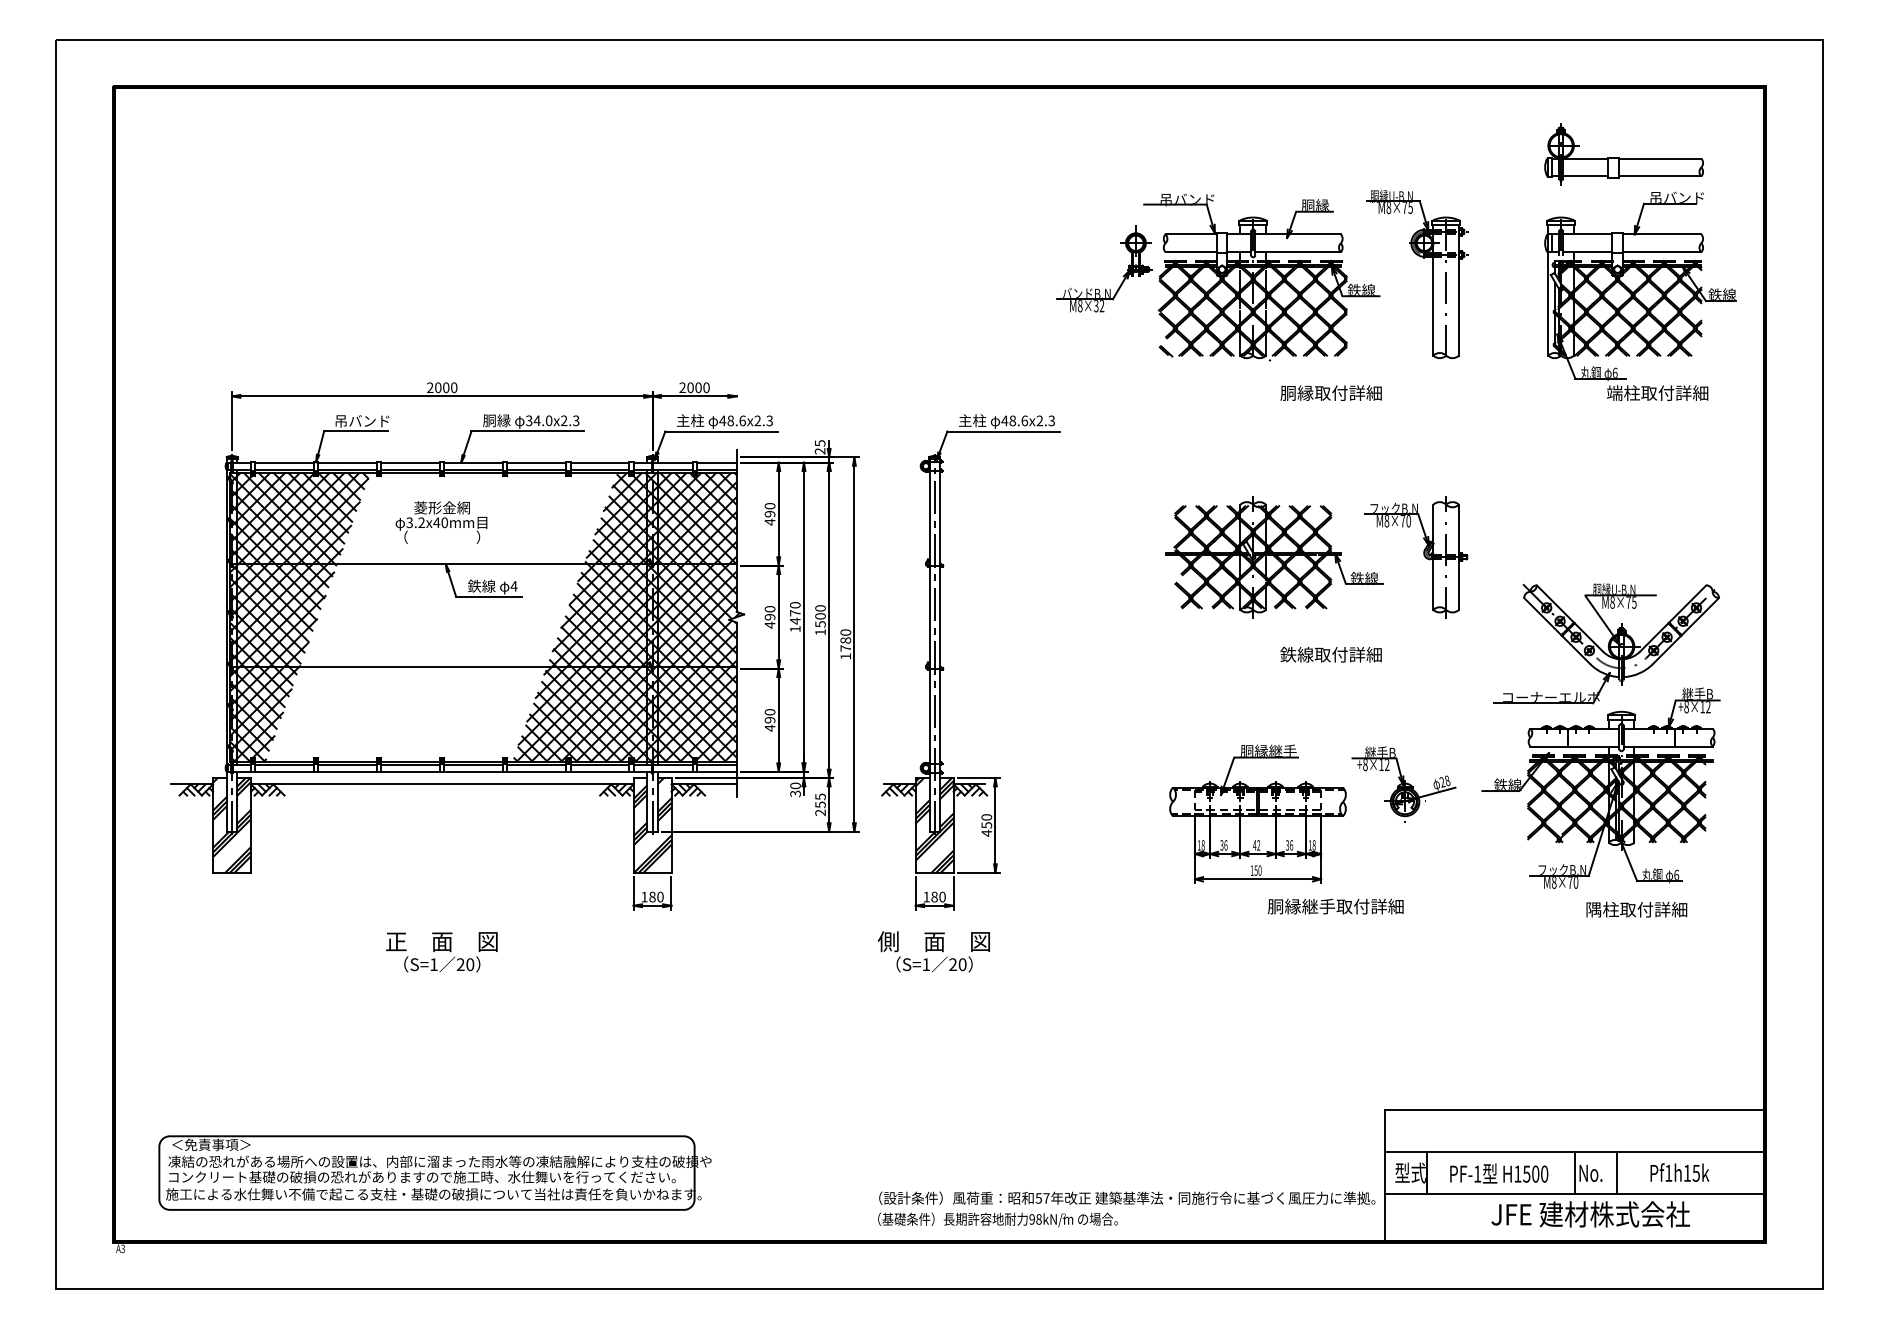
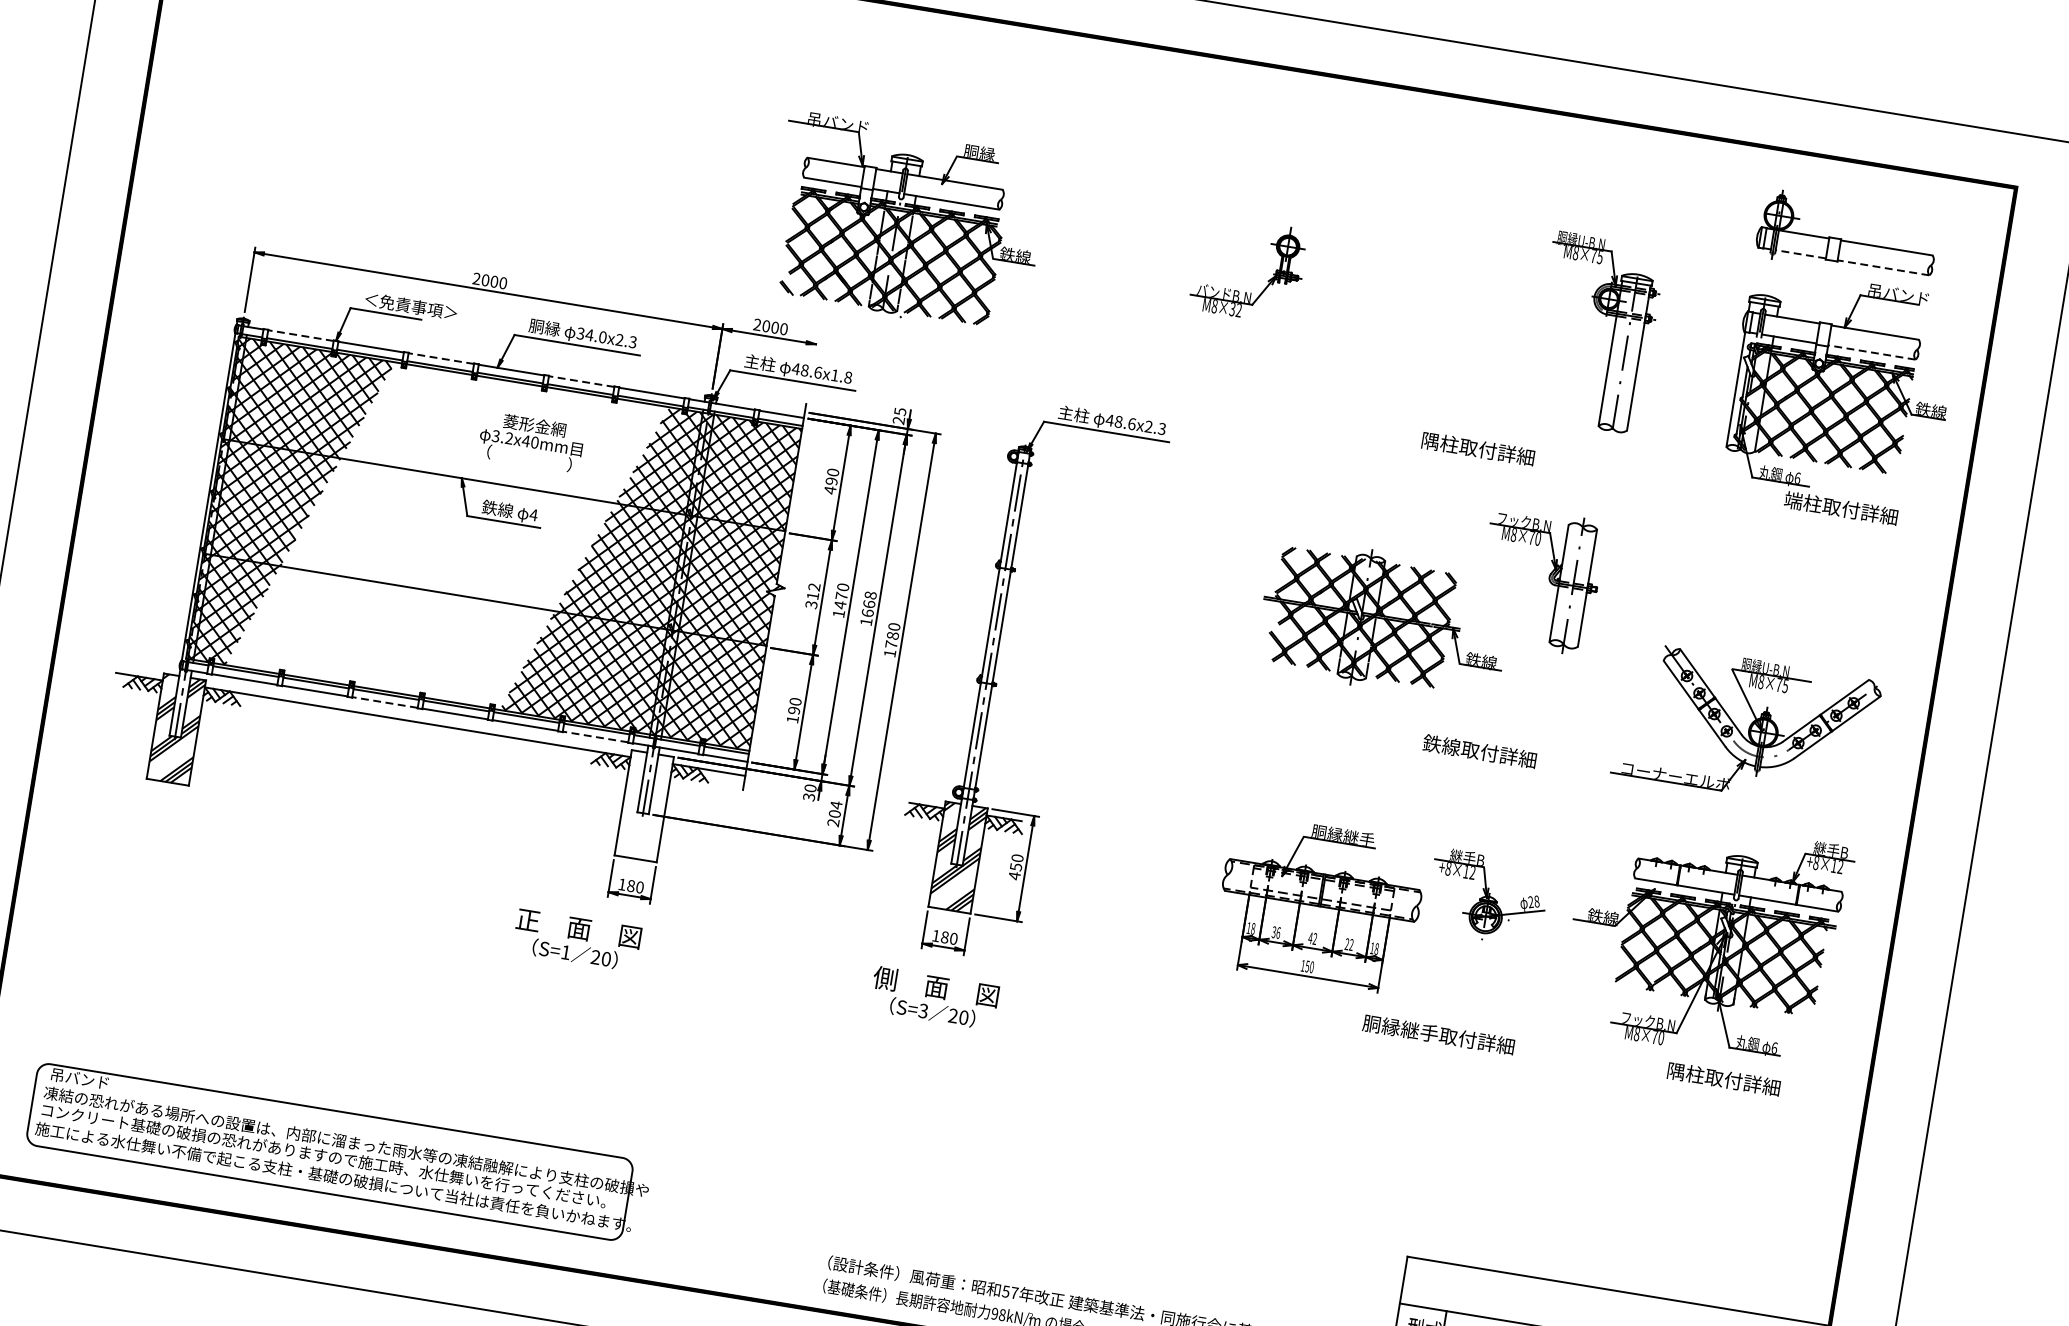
line: (1585, 176) -> (1800, 254), solid -> dashed
line: (1659, 176) -> (1882, 267), solid -> dashed
line: (1661, 252) -> (1871, 352), solid -> dashed
part: (1261, 277) -> (906, 223), moved
text: (1296, 392) -> (1439, 441), 胴縁取付詳細 -> 隅柱取付詳細
text: (376, 420) -> (410, 305), 吊バンド -> ＜免責事項＞
text: (763, 420) -> (841, 376), 48.6x2.3 -> 48.6x1.8
line: (284, 462) -> (300, 335), solid -> dashed
line: (410, 462) -> (441, 358), solid -> dashed
line: (536, 462) -> (581, 381), solid -> dashed
text: (441, 522) -> (531, 441), moved
part: (1423, 555) -> (1548, 579), moved
text: (820, 616) -> (869, 604), 1500 -> 1668
text: (769, 617) -> (812, 596), 490 -> 312
part: (1606, 643) -> (1747, 726), moved
text: (1330, 654) -> (1479, 751), moved
text: (769, 727) -> (792, 718), 490 -> 190
line: (410, 771) -> (384, 702), solid -> dashed
line: (599, 771) -> (595, 736), solid -> dashed
text: (820, 800) -> (835, 809), 255 -> 204
hatch: (652, 825) -> (644, 806), removed
text: (1289, 845) -> (1349, 944), 36 -> 22
text: (1335, 906) -> (1438, 1034), moved
text: (441, 952) -> (576, 940), moved
text: (926, 964) -> (923, 1010), S=1 -> S=3
text: (211, 1144) -> (95, 1080), ＜免責事項＞ -> 吊バンド

